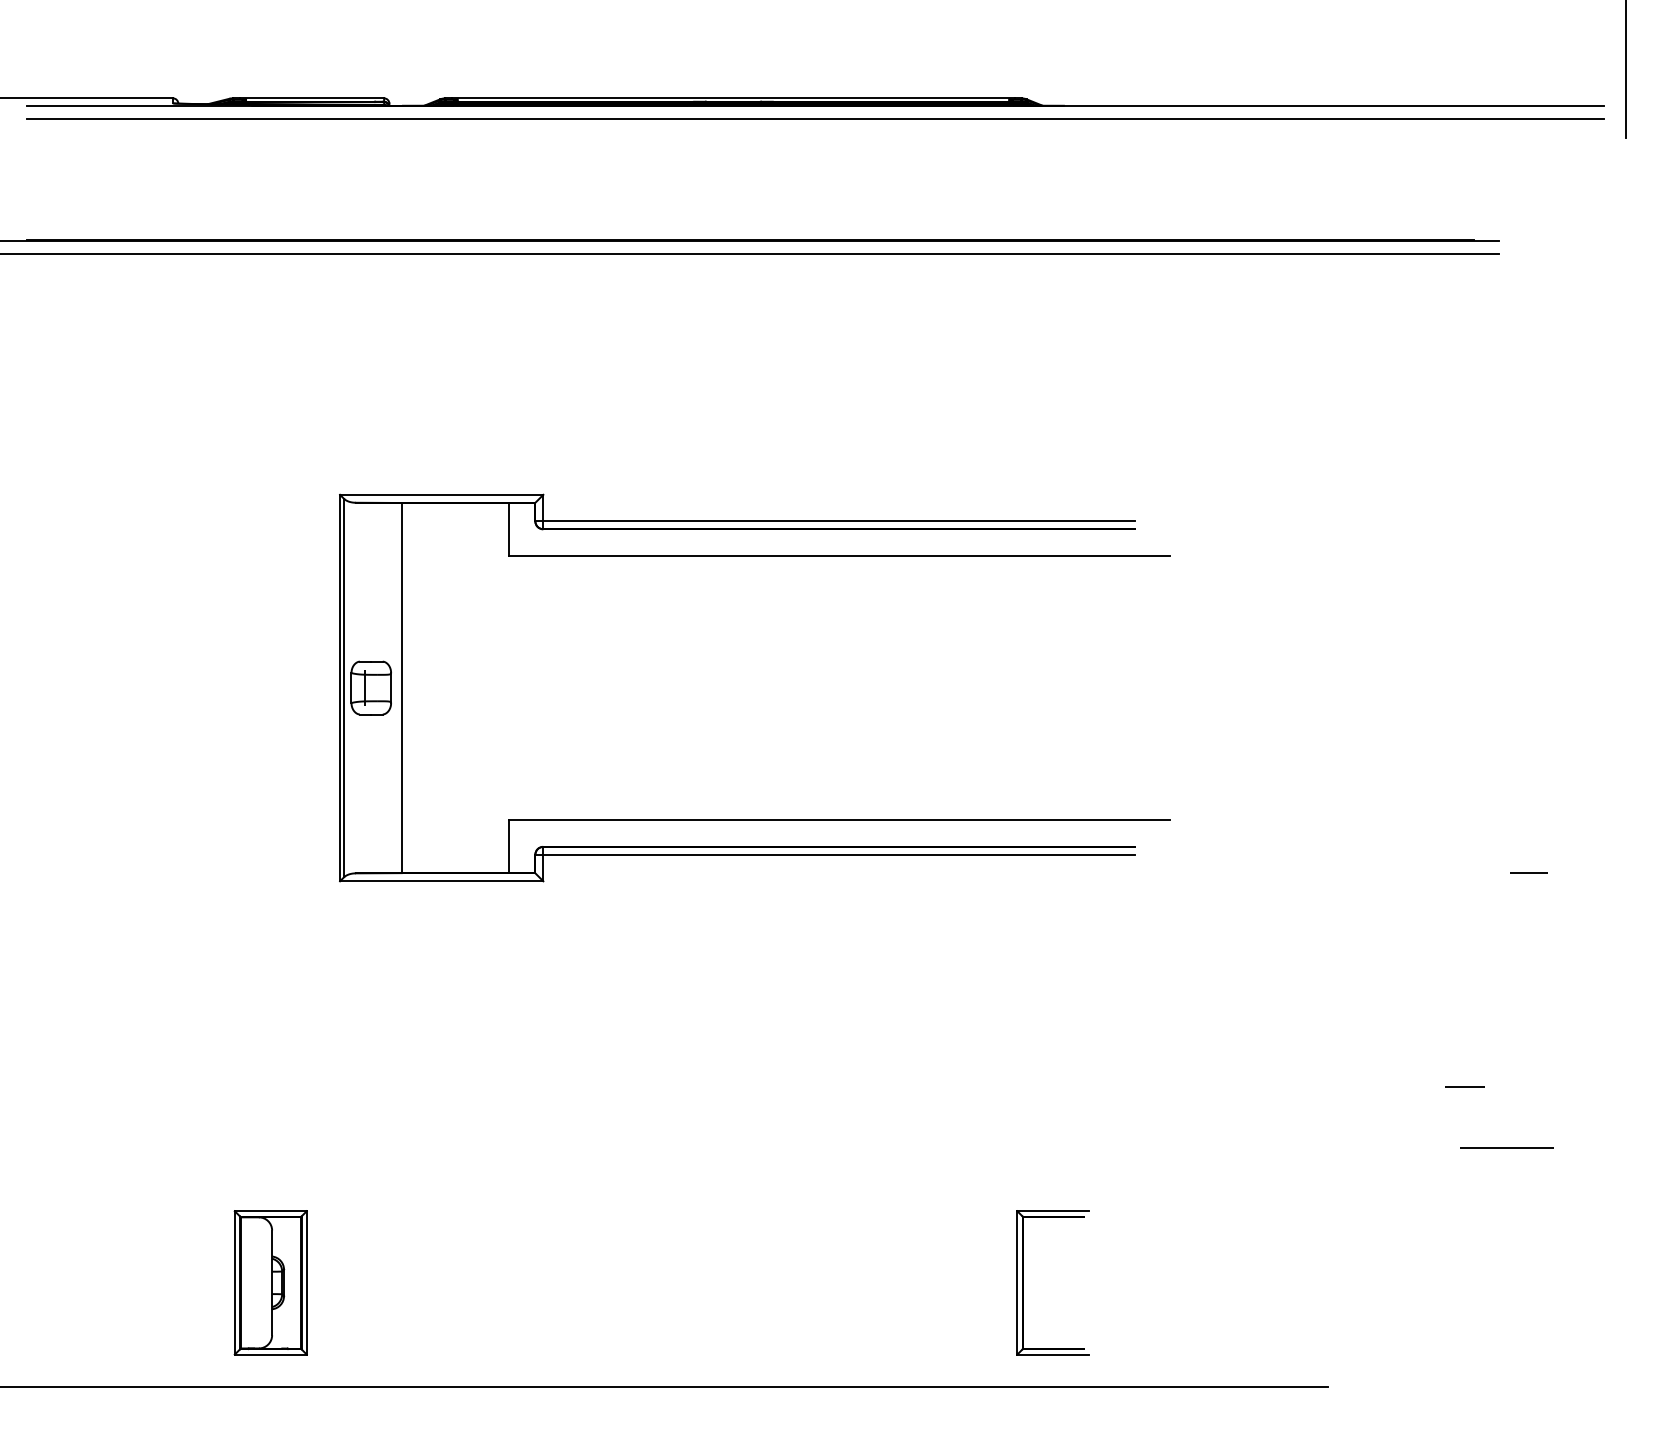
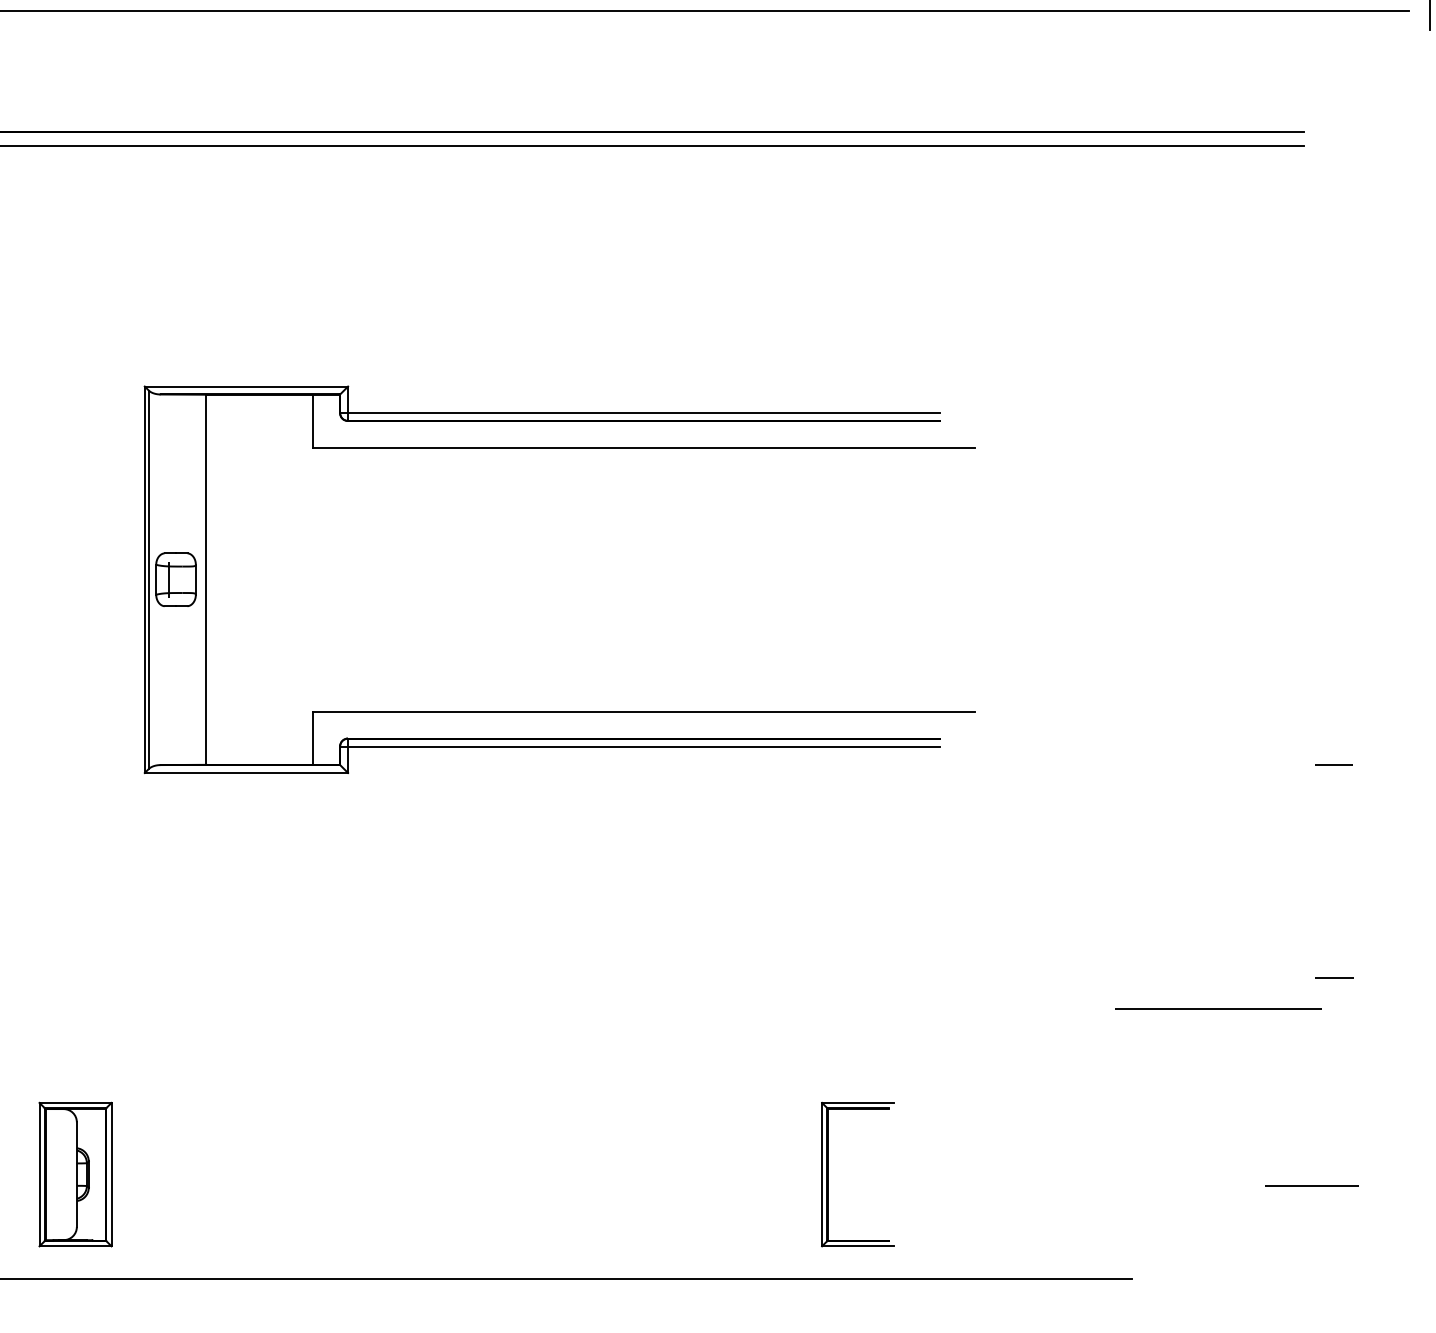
line: (1464, 1086) -> (1334, 978), moved
line: (1413, 1117) -> (1218, 1009), added
line: (1506, 1147) -> (1311, 1185), moved

